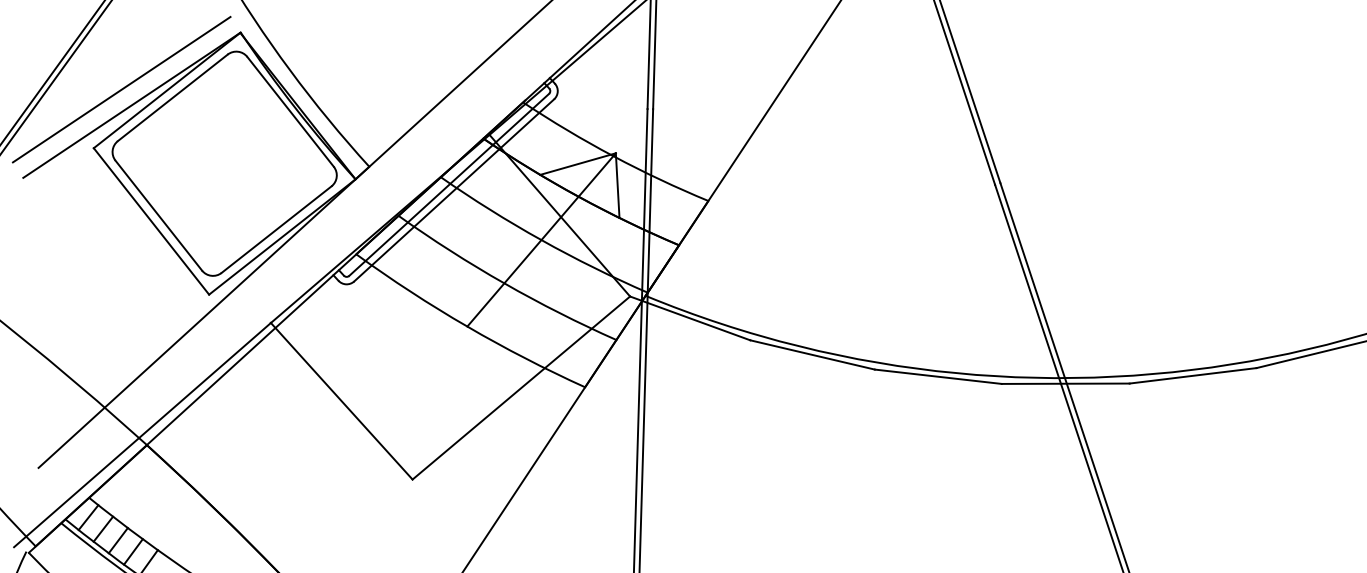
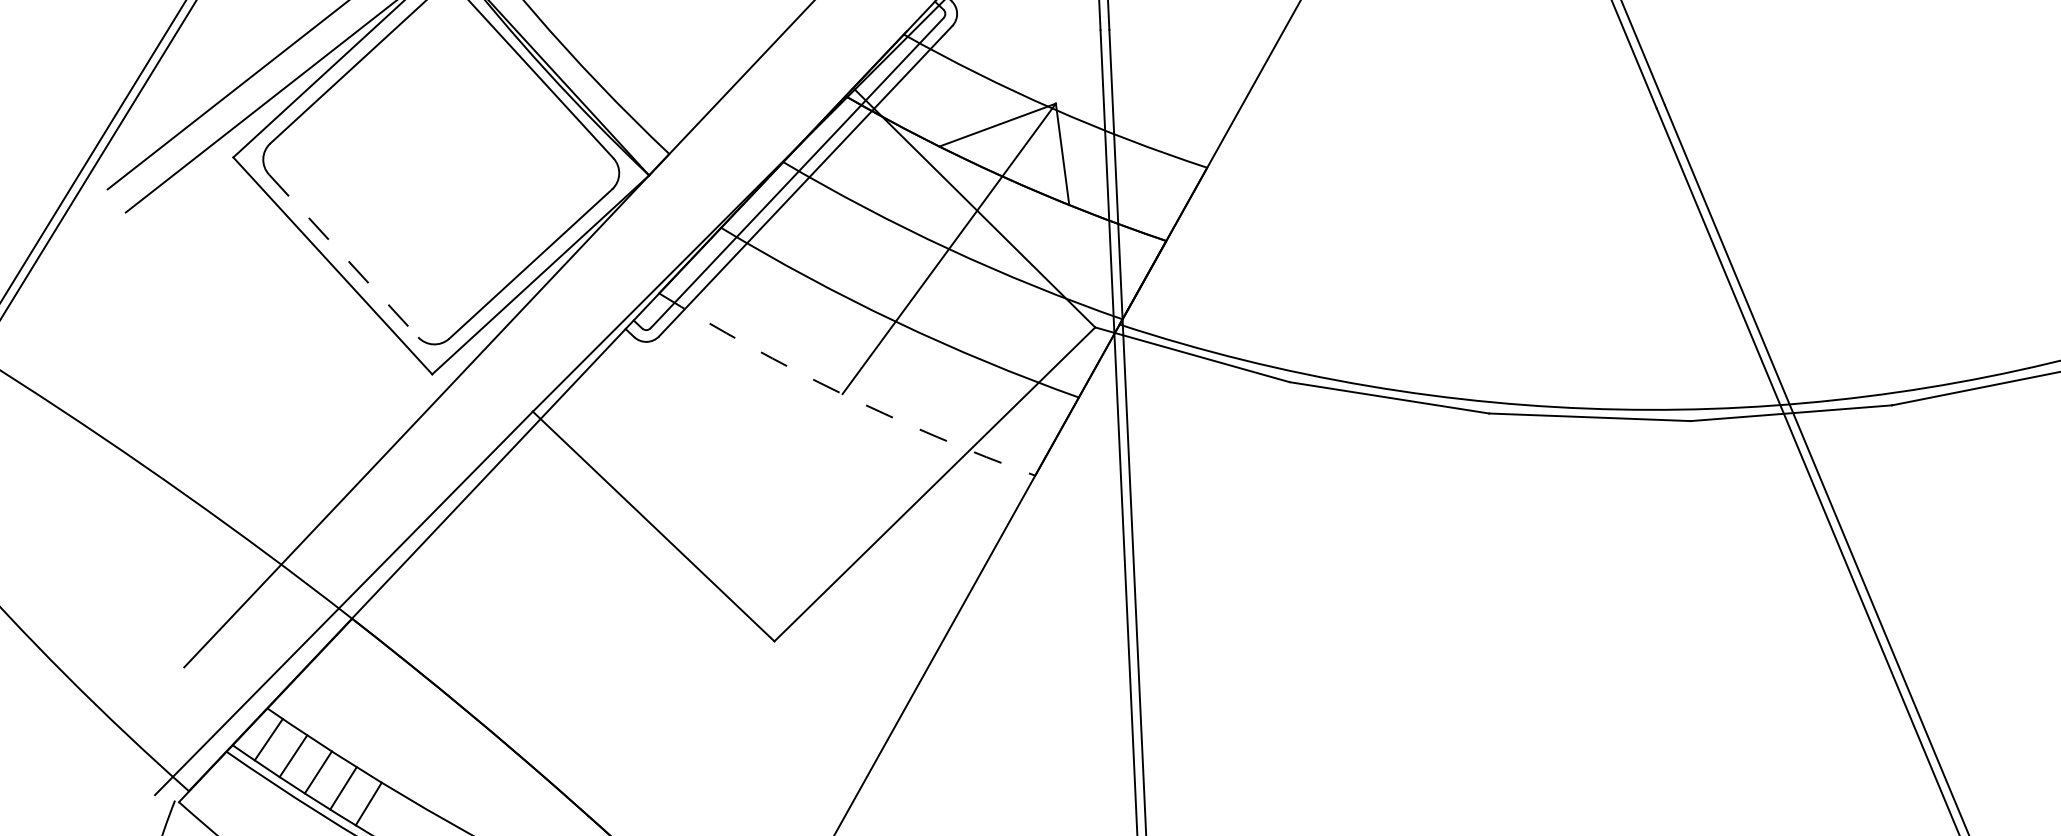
line: (158, 215) -> (343, 255), solid -> dashed
arc: (467, 326) -> (842, 393), solid -> dashed

